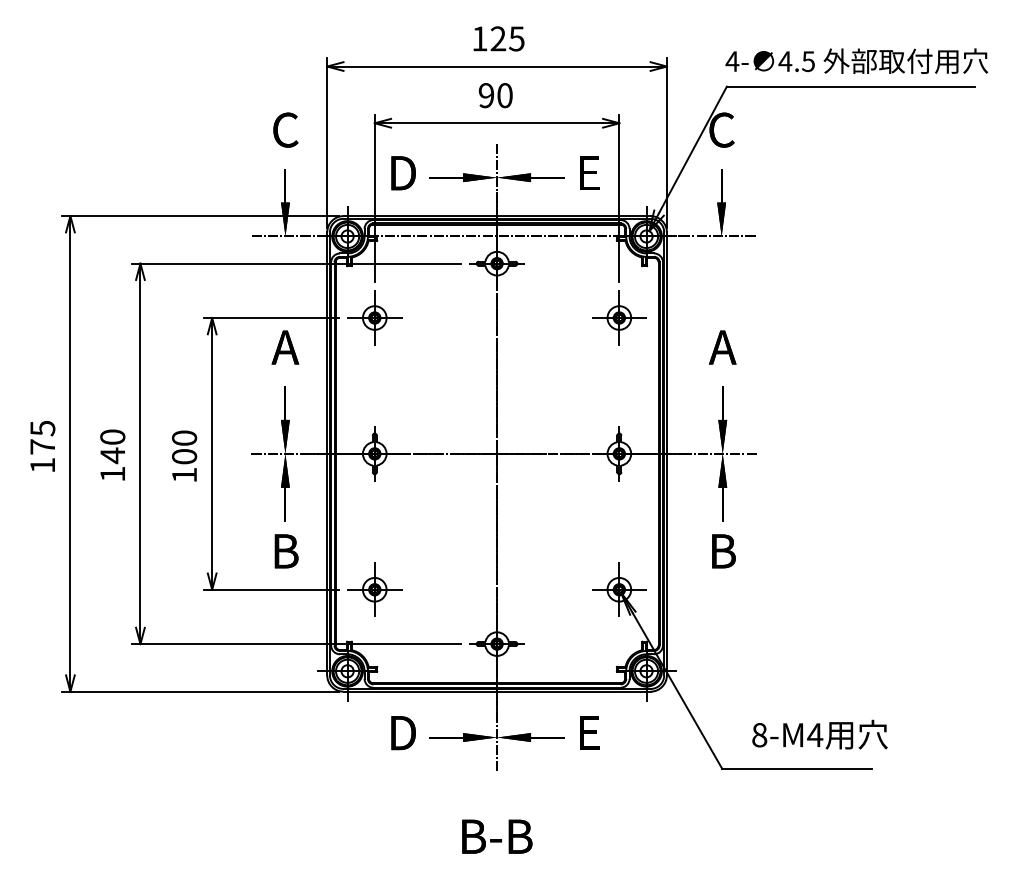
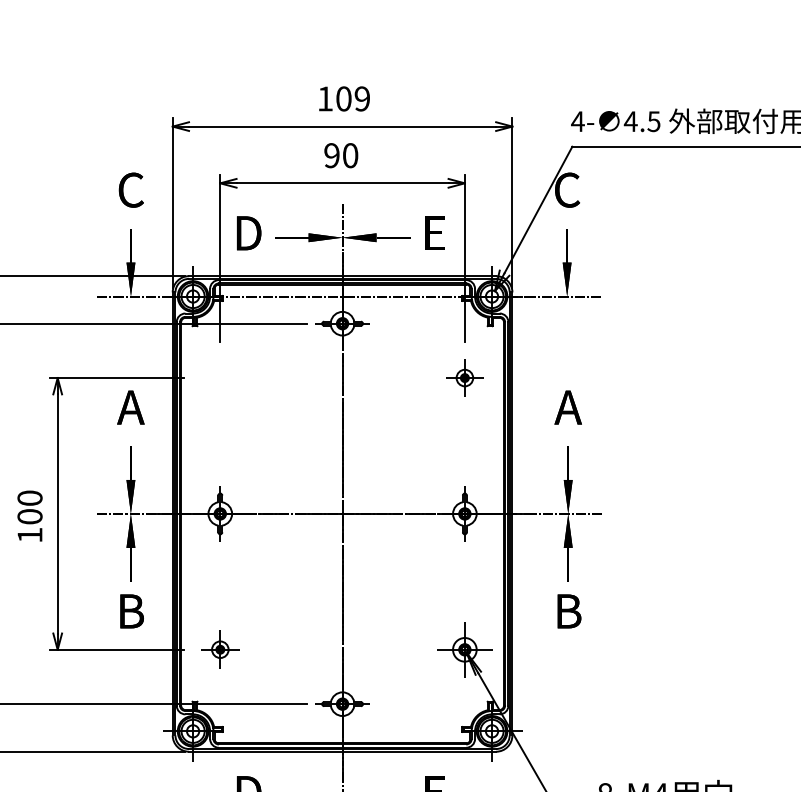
text: (507, 38) -> (353, 98), 125 -> 109
part: (374, 317) -> (220, 377), removed
part: (619, 317) -> (465, 377), size x0.7
part: (374, 589) -> (220, 649), size x0.7

